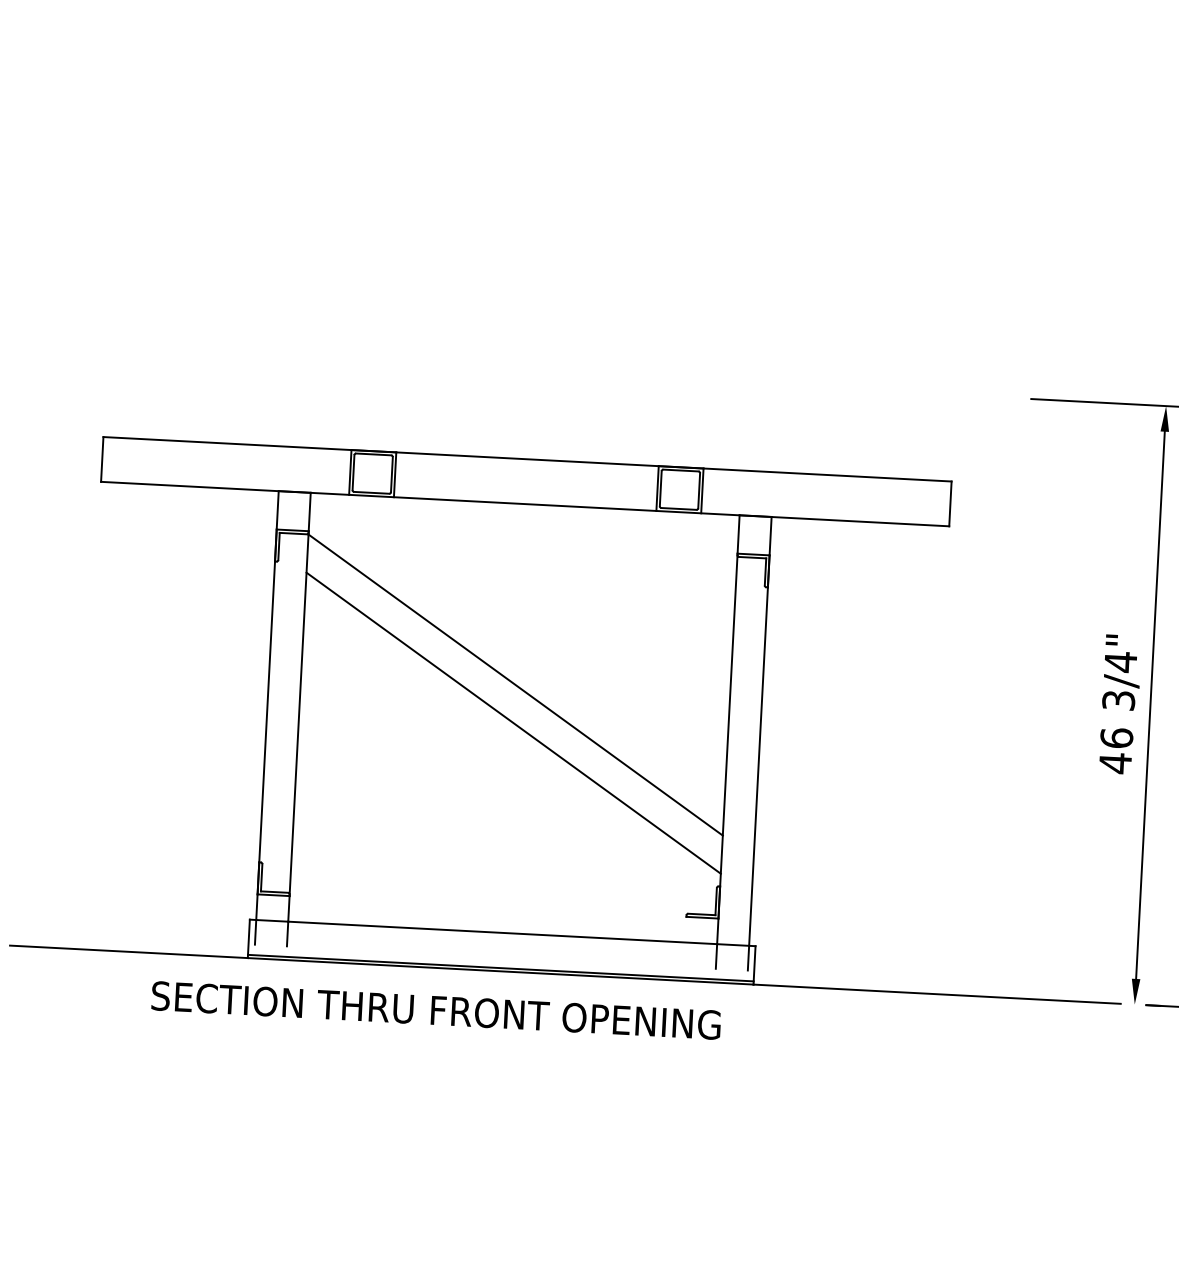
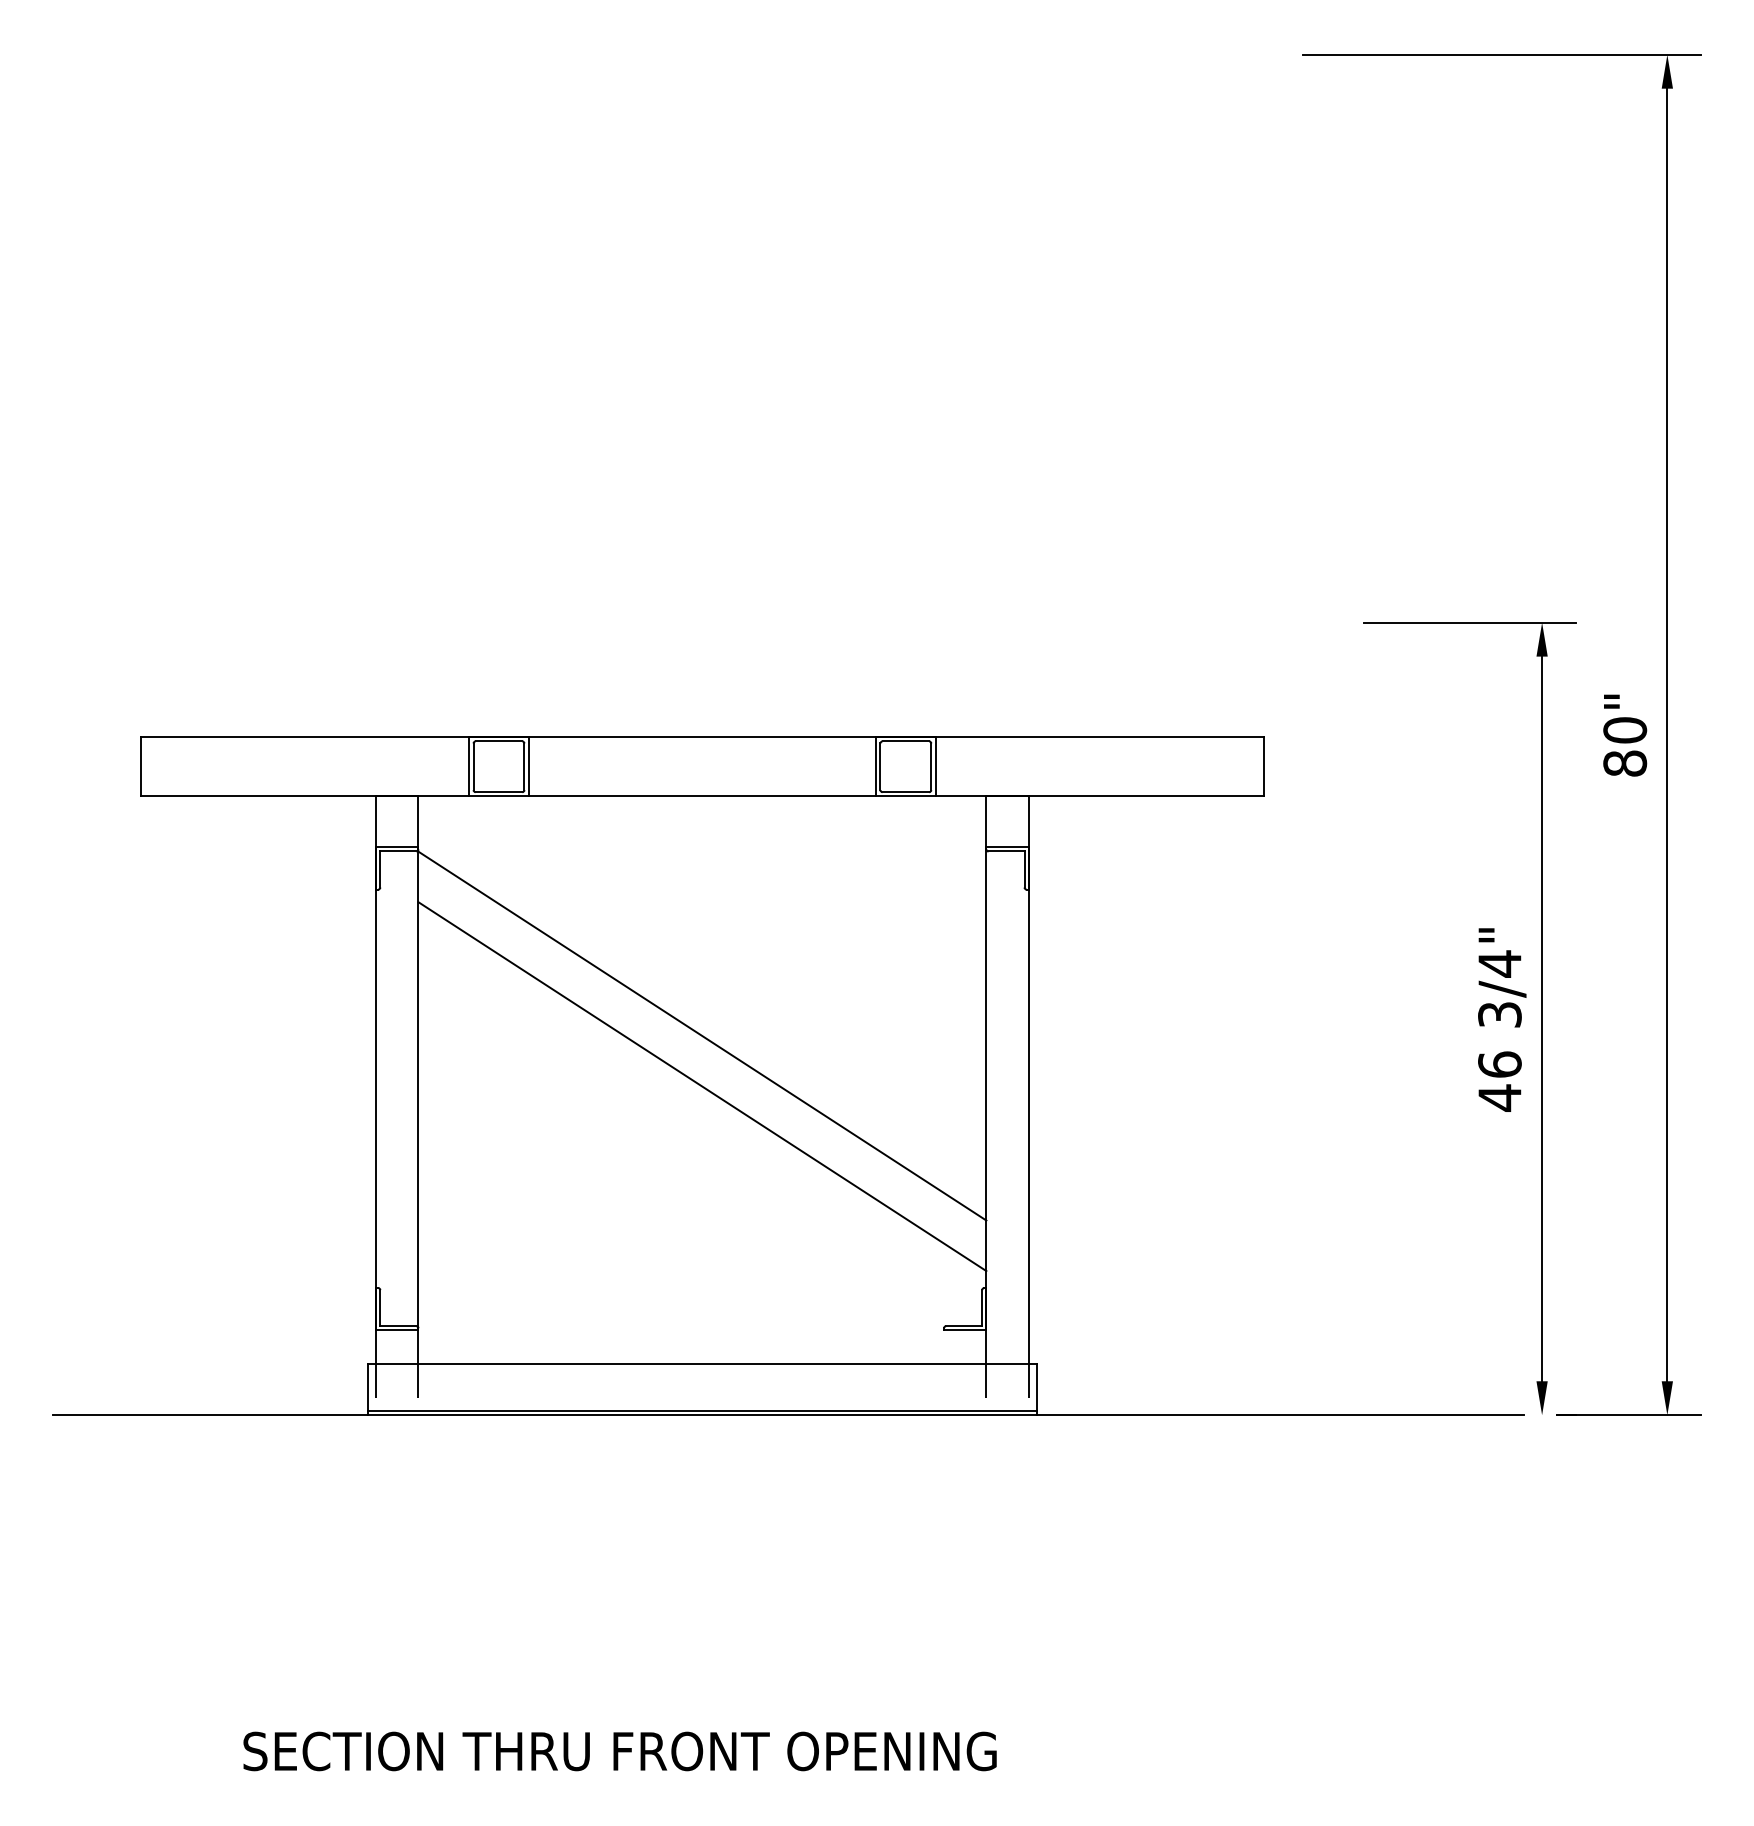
text: (435, 1010) -> (619, 1751), moved

